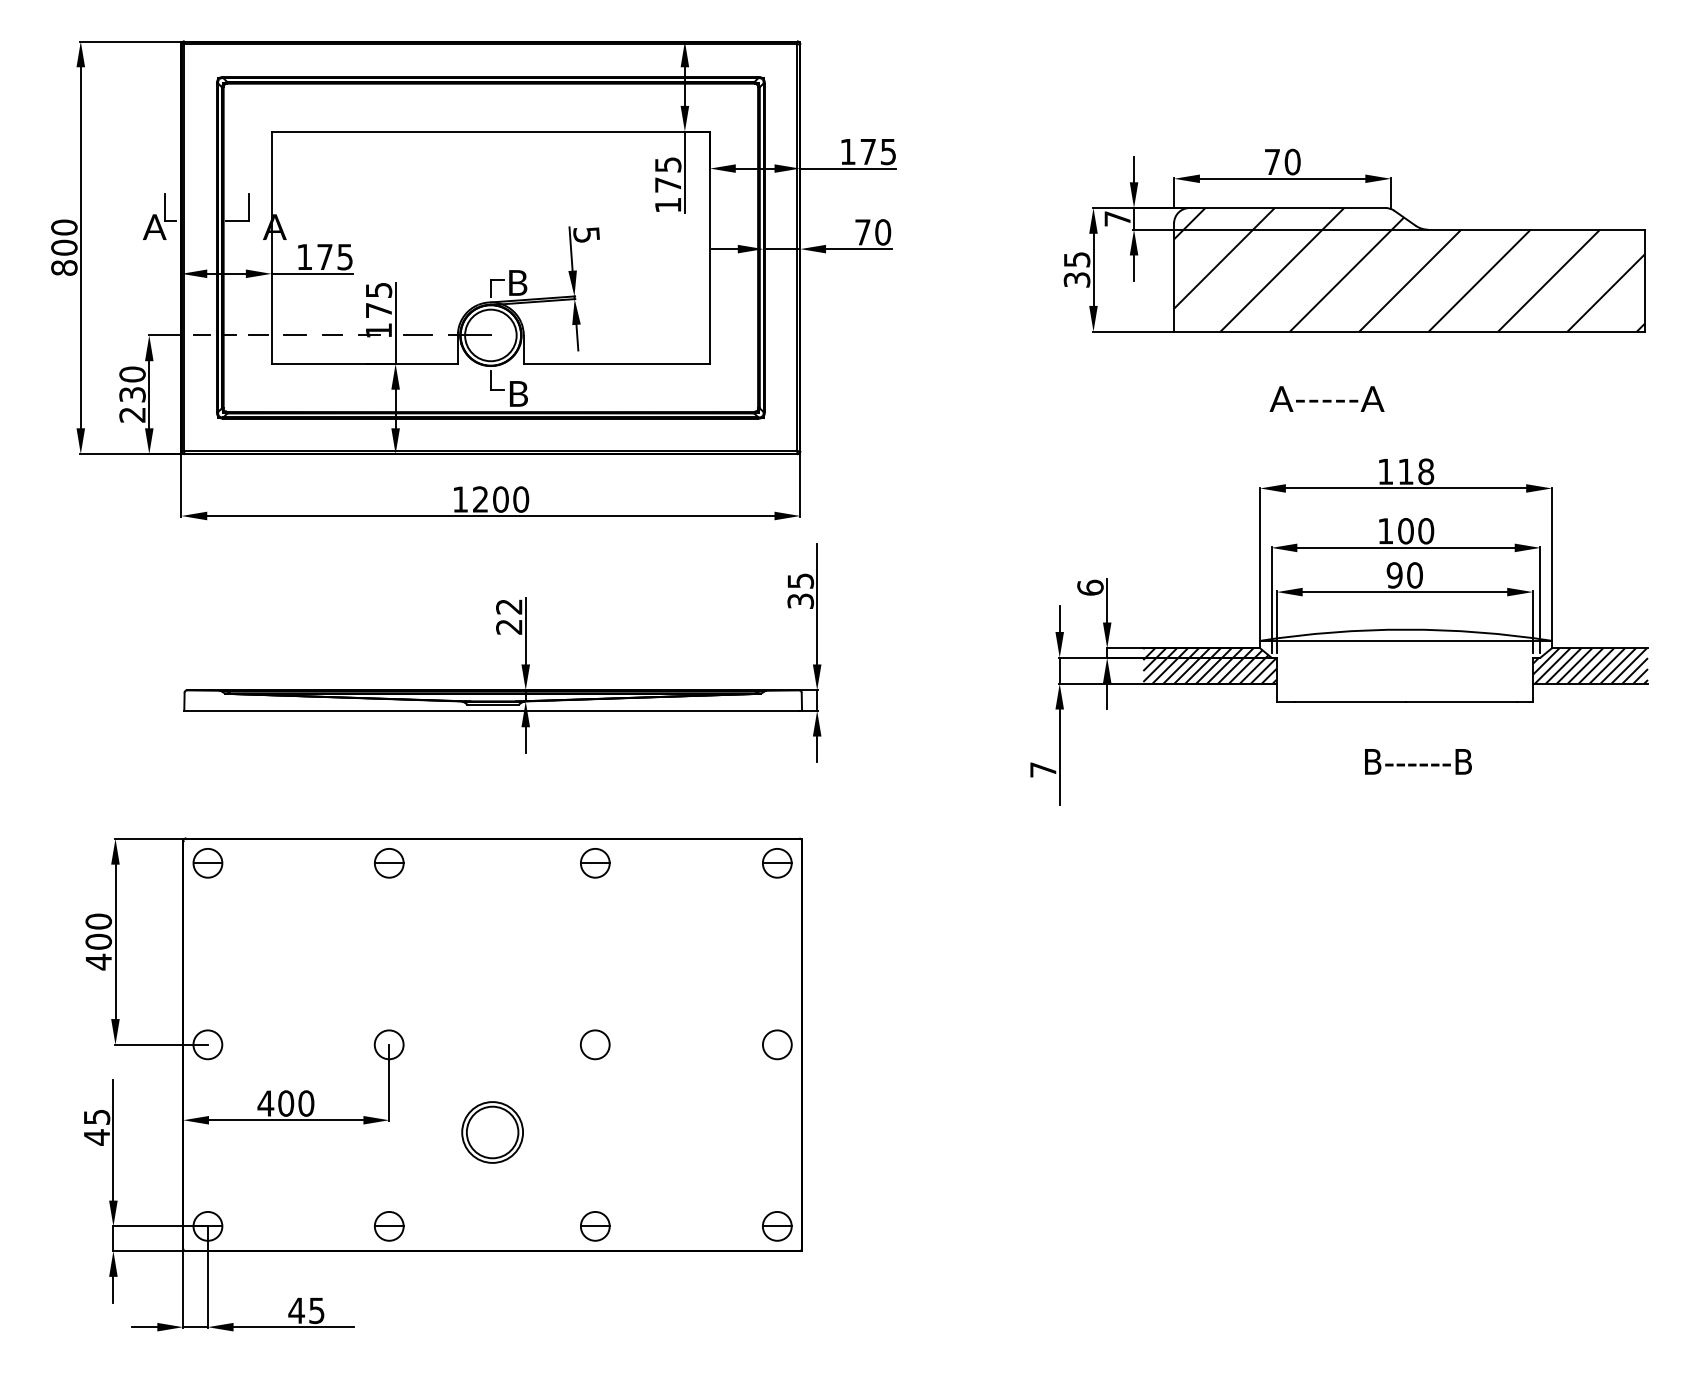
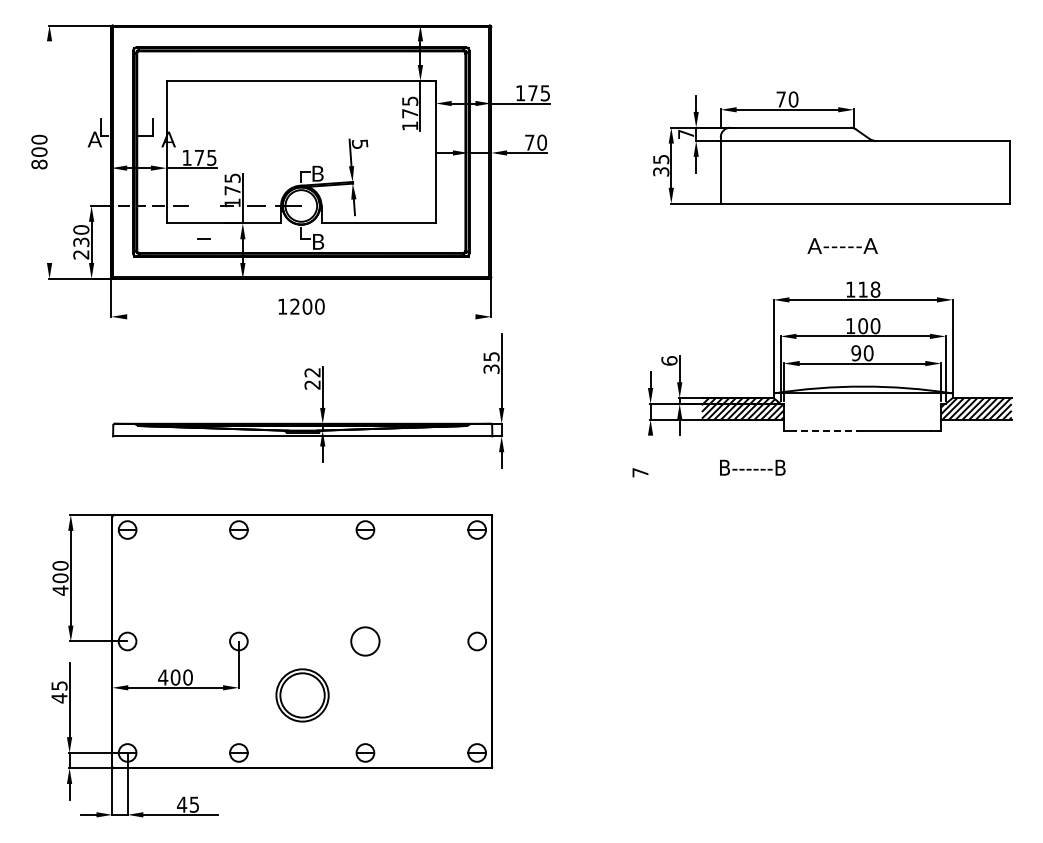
line: (80, 246) -> (49, 151), removed
hatch: (1409, 269) -> (865, 165), removed
line: (331, 334) -> (203, 238), moved
text: (1326, 398) -> (842, 245), moved
line: (491, 515) -> (301, 316), removed
line: (1349, 701) -> (828, 430), solid -> dashed
line: (1059, 756) -> (650, 464), removed
text: (1417, 761) -> (752, 467), moved
circle: (595, 1044) -> (365, 641), size x1.6
part: (491, 1131) -> (301, 694), size x1.4

